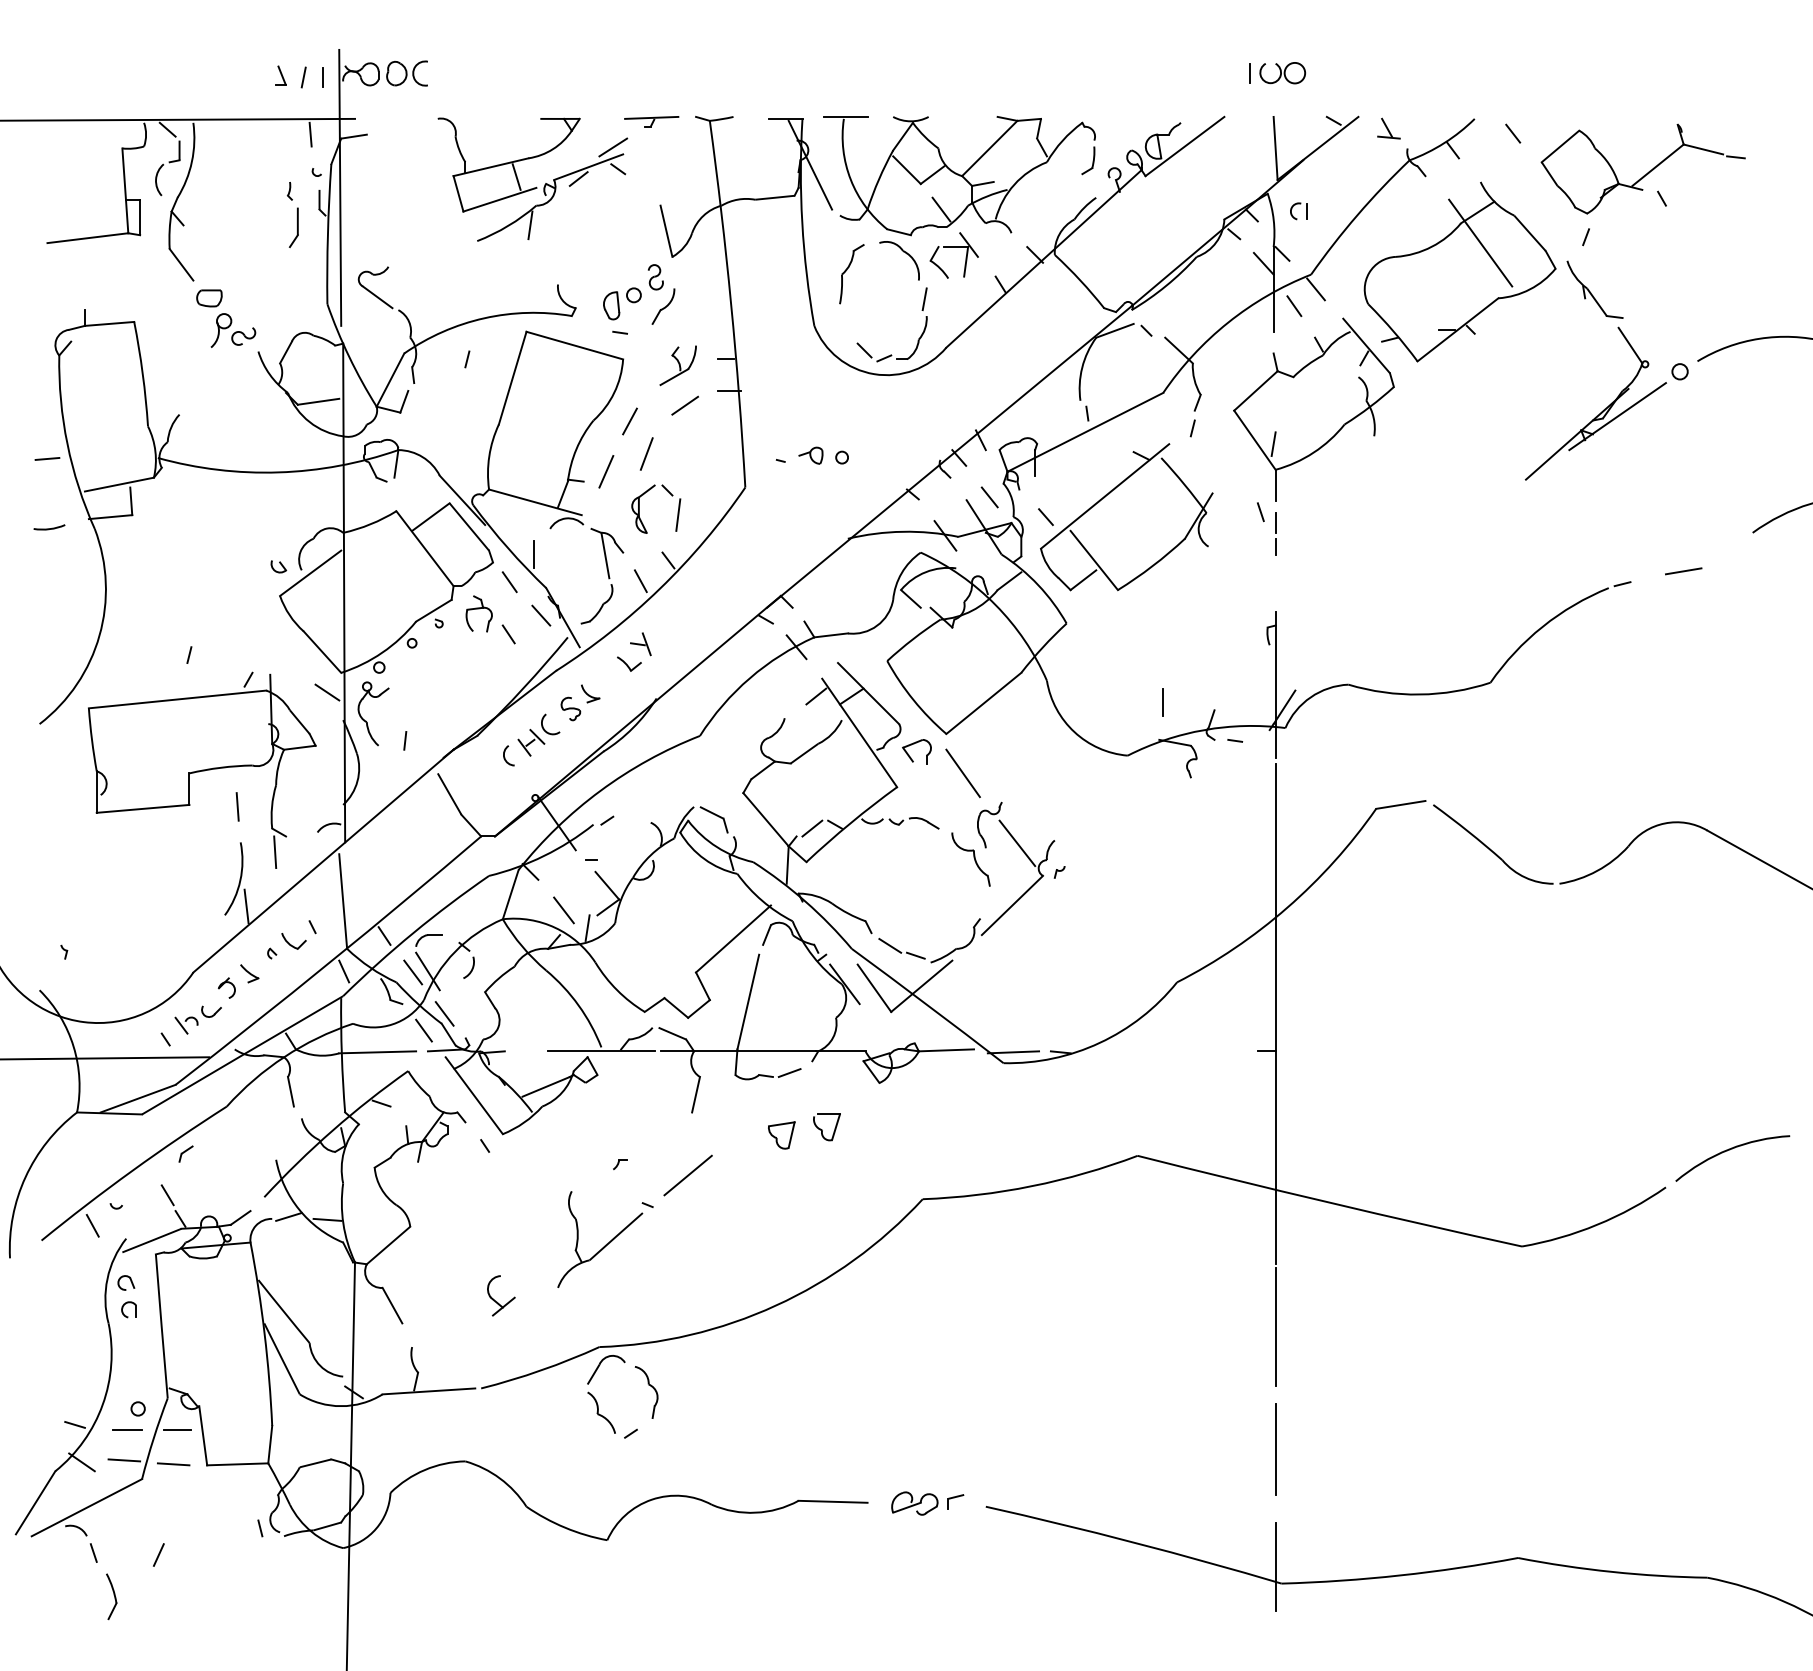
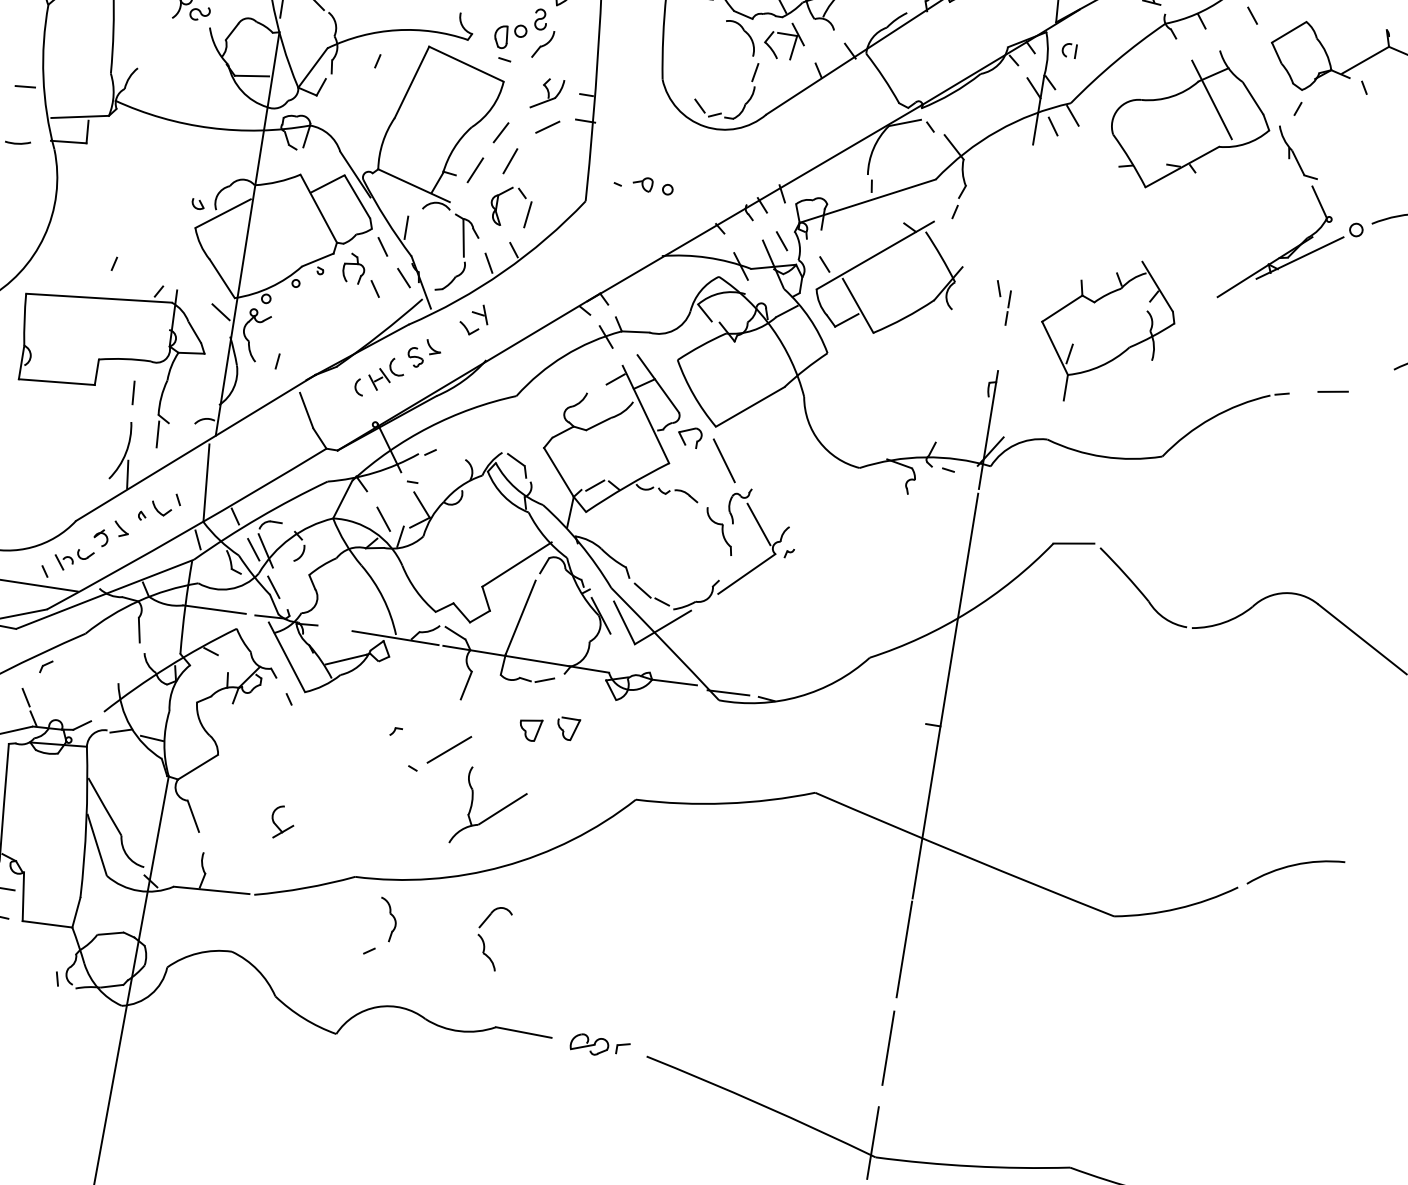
part: (851, 274) -> (699, 42), removed
part: (1340, 427) -> (1125, 349), moved
line: (1163, 702) -> (895, 429), removed
line: (423, 1030) -> (254, 597), removed
part: (605, 1244) -> (493, 814), moved
part: (596, 1399) -> (484, 941), moved

